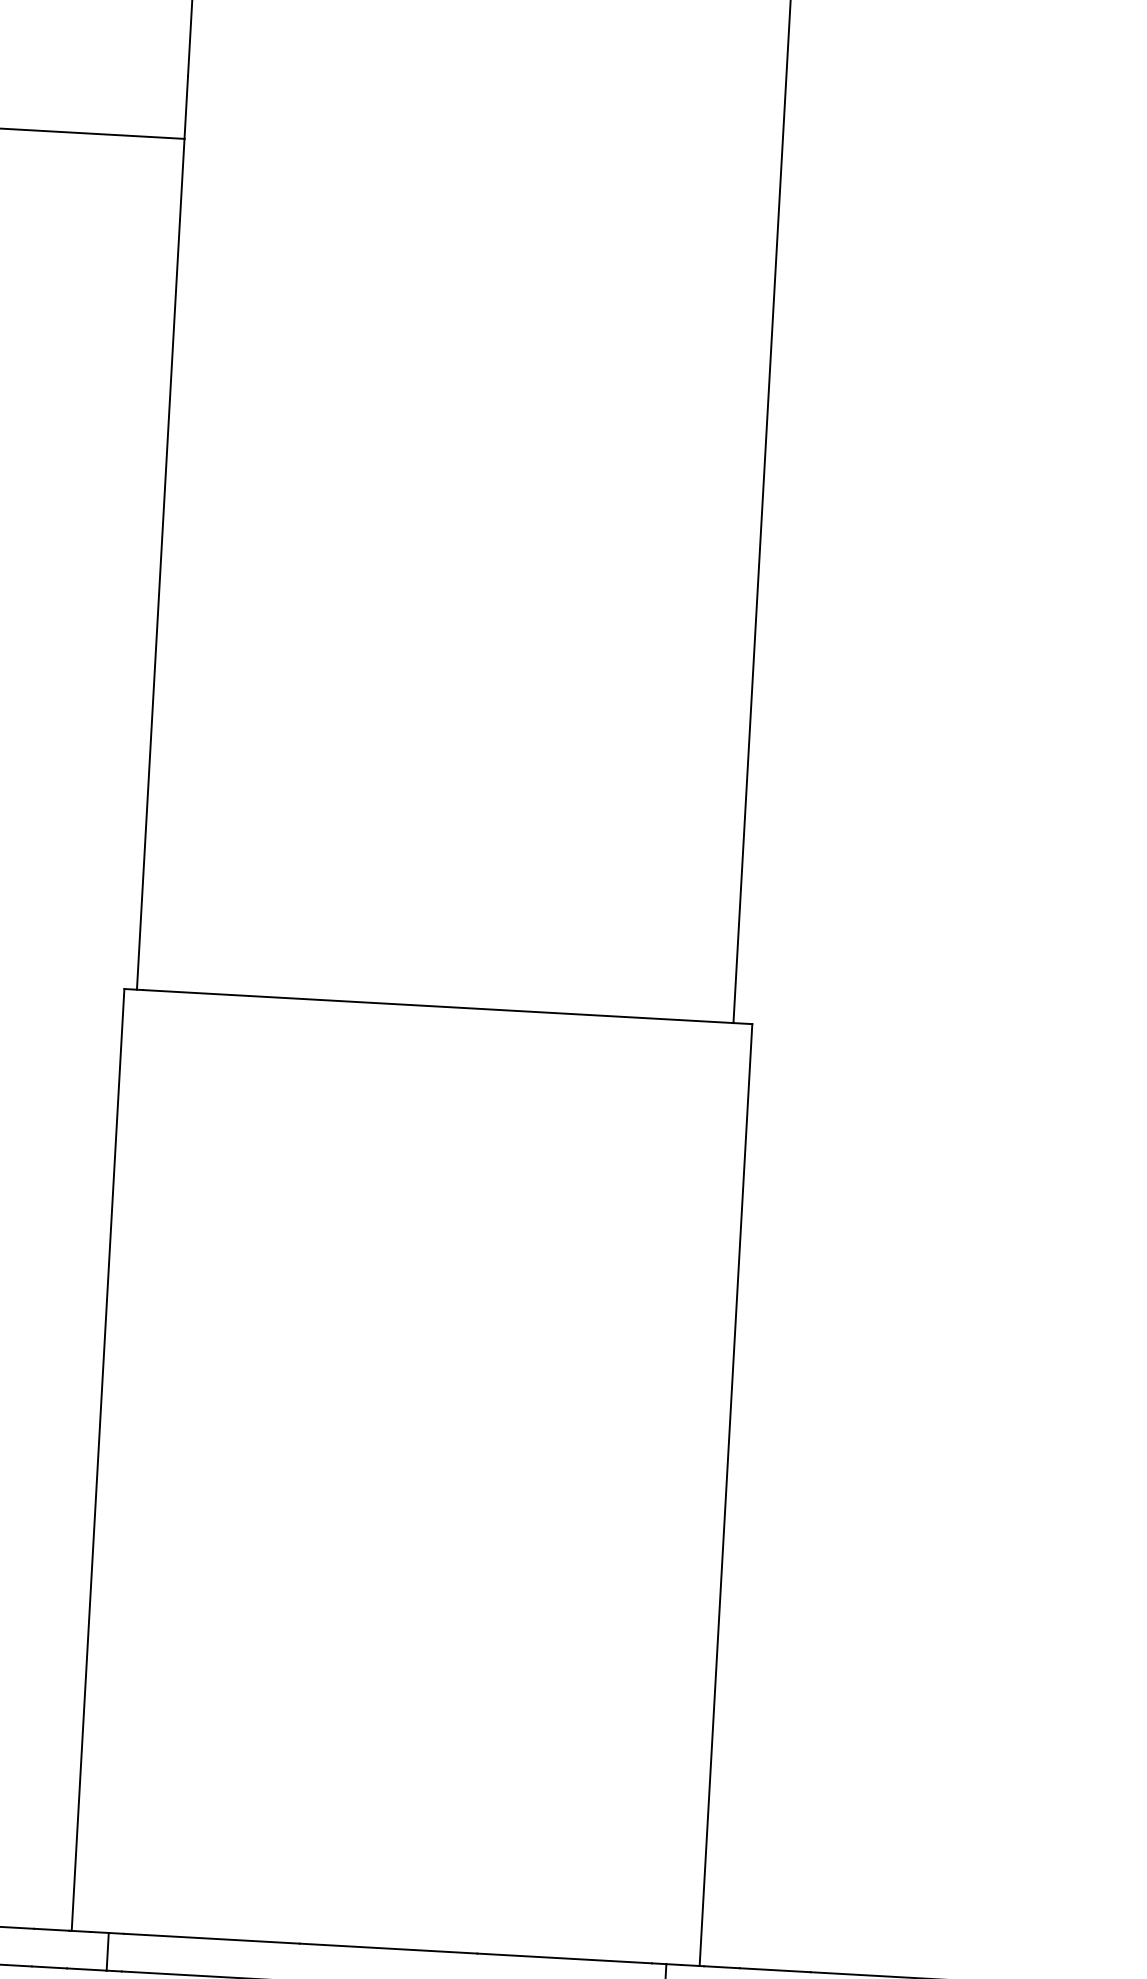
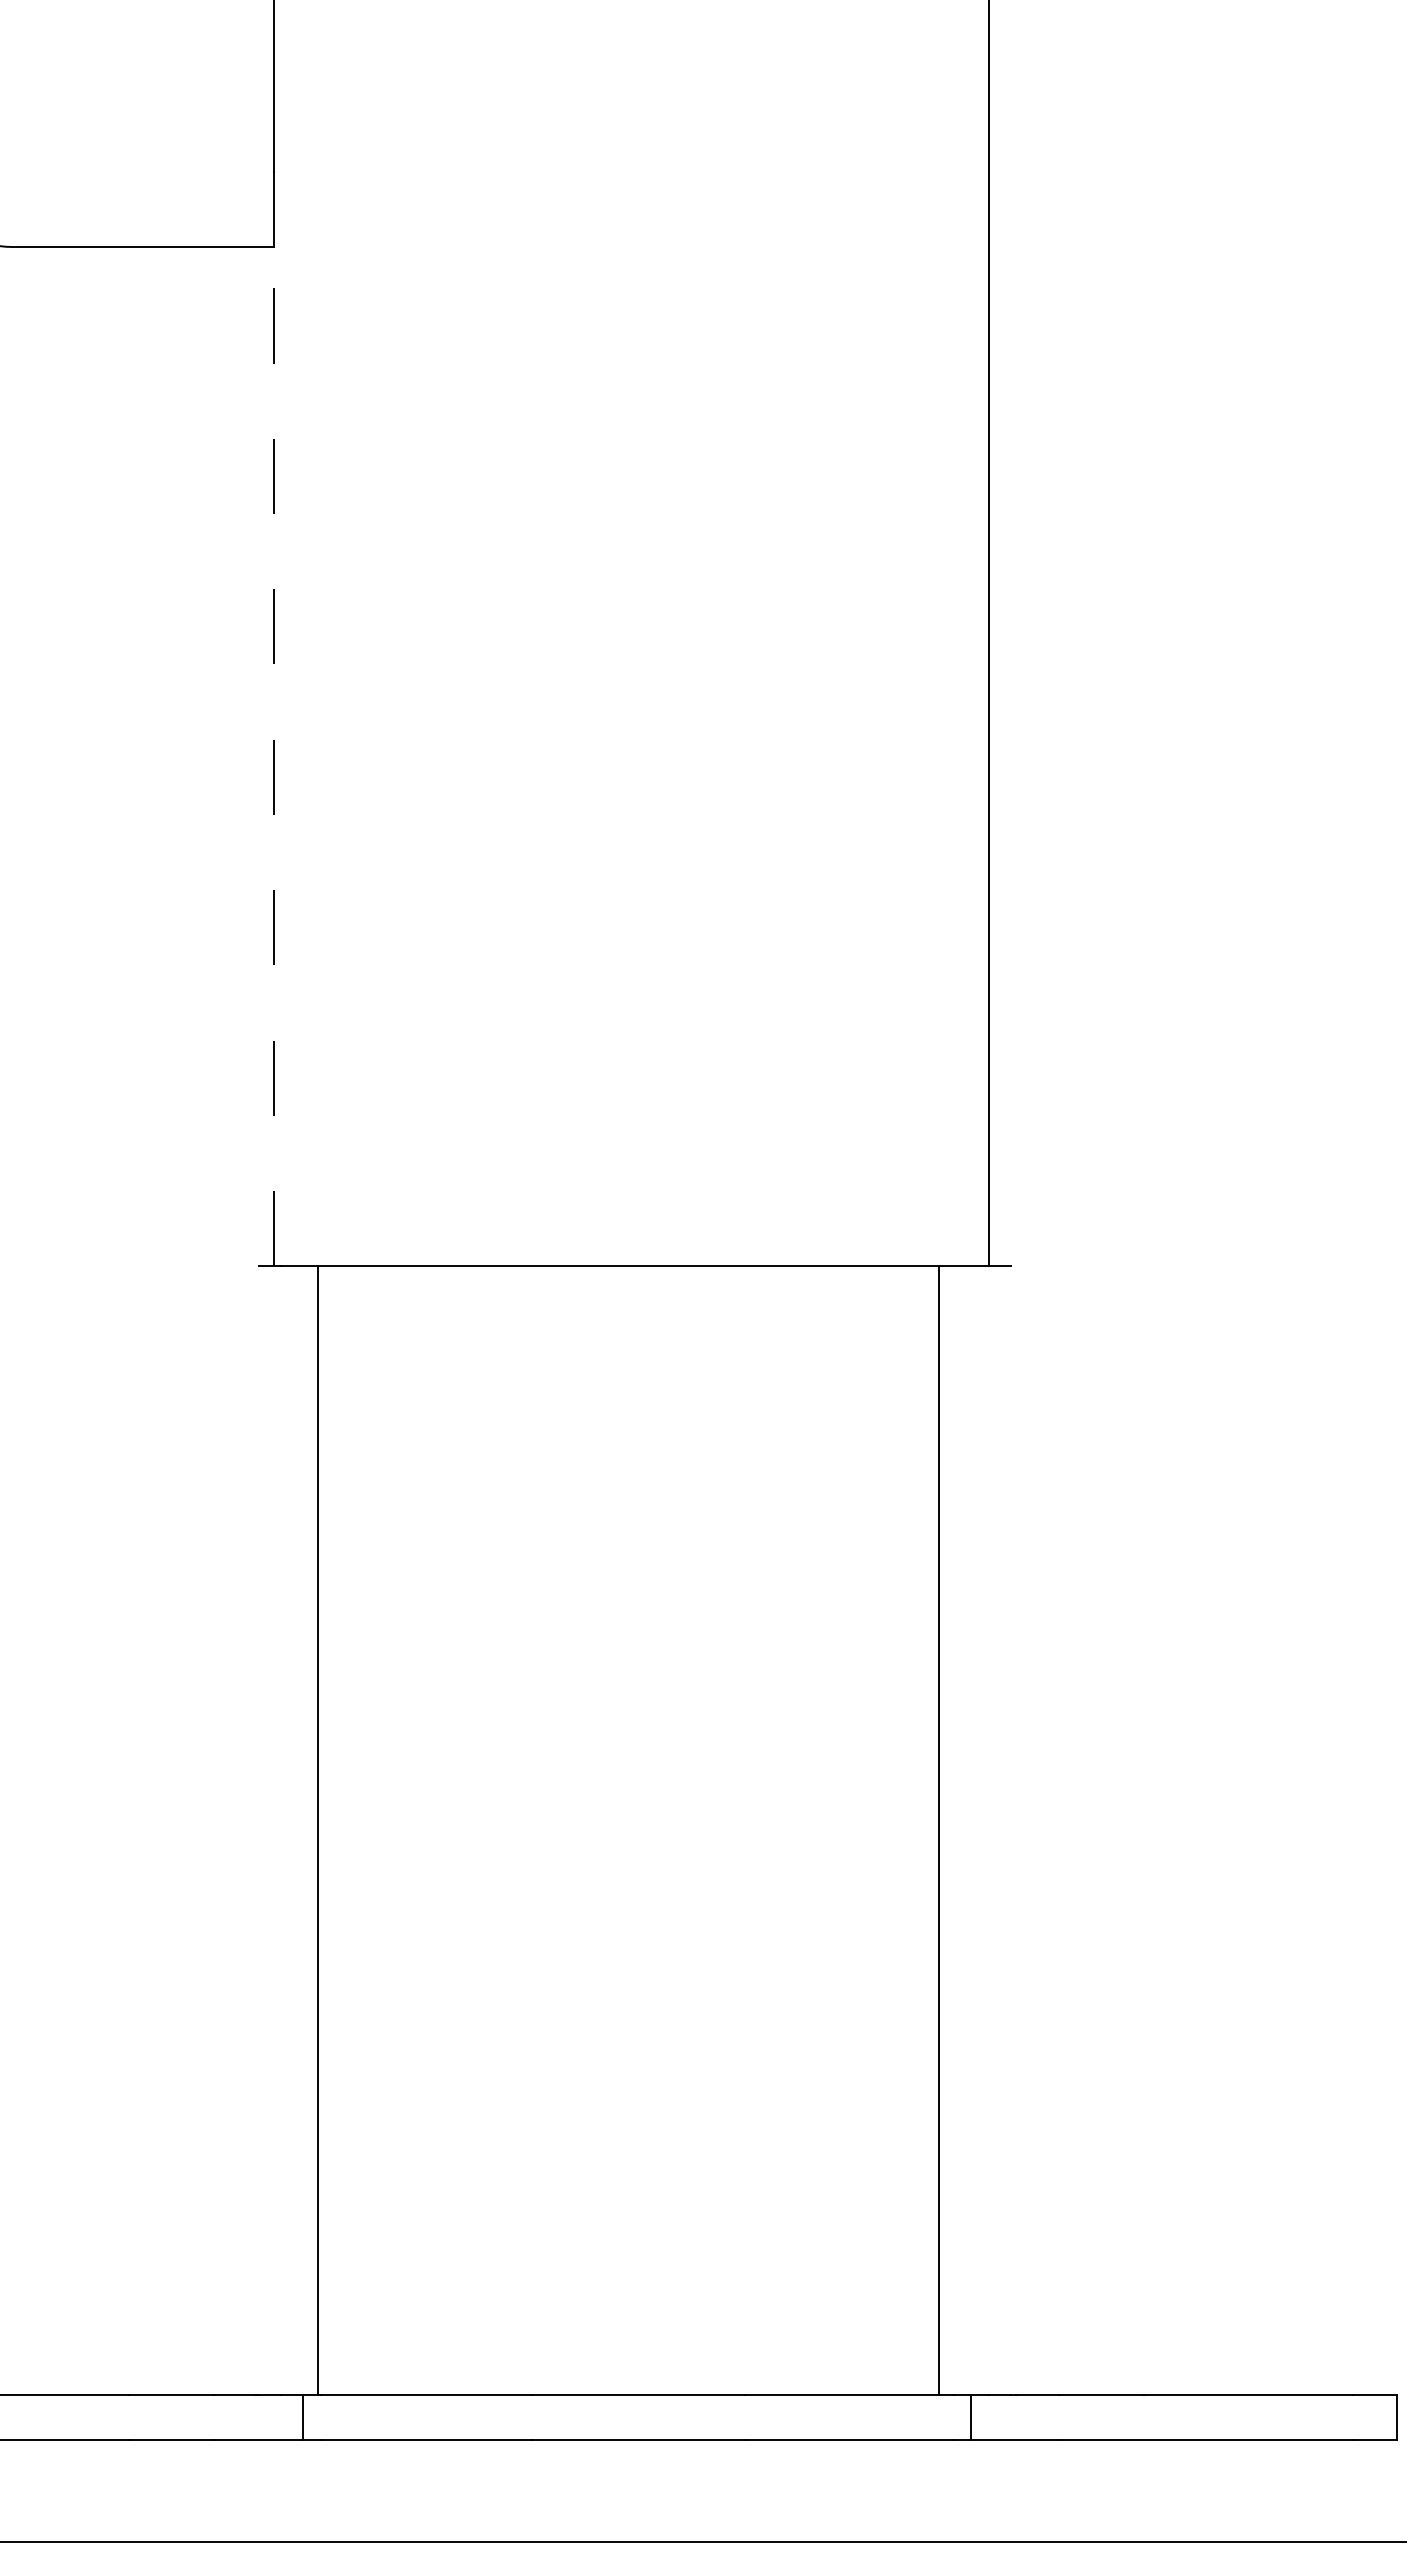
line: (160, 564) -> (273, 756), solid -> dashed
line: (97, 1459) -> (317, 1830), moved
line: (726, 1495) -> (939, 1830), moved

